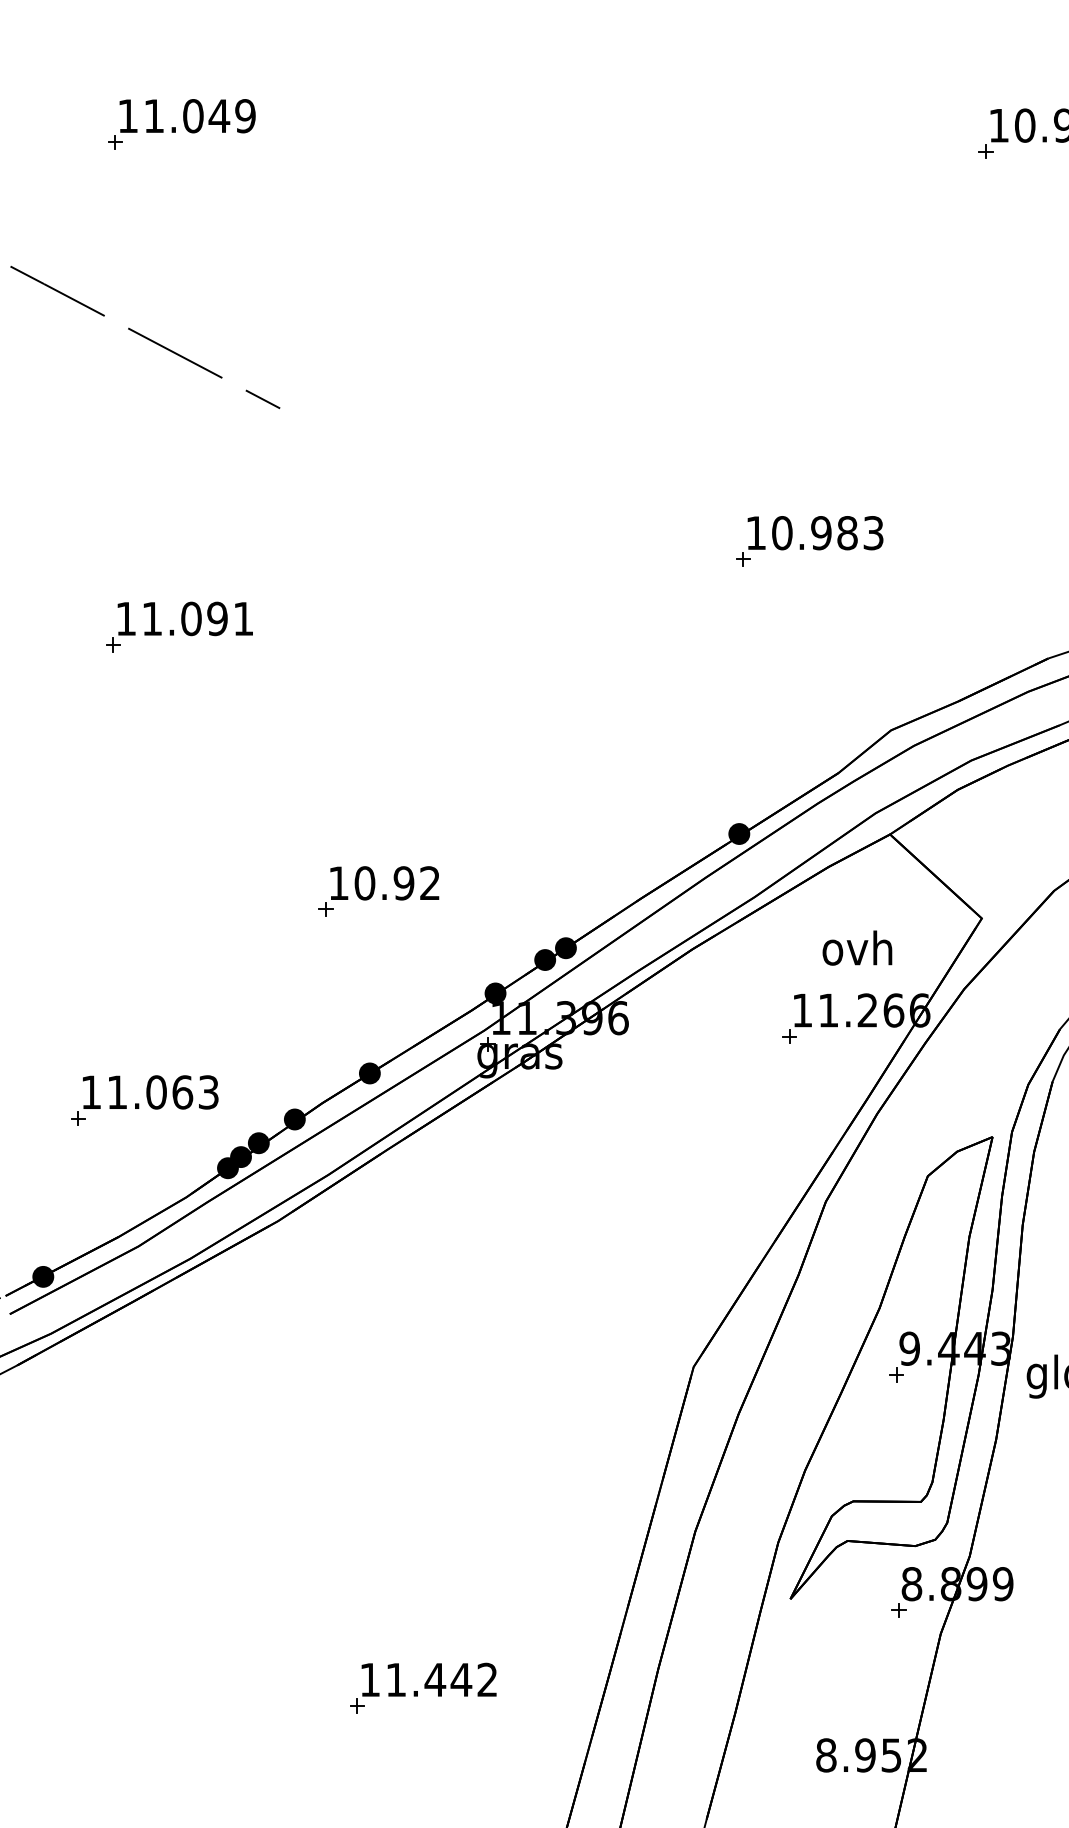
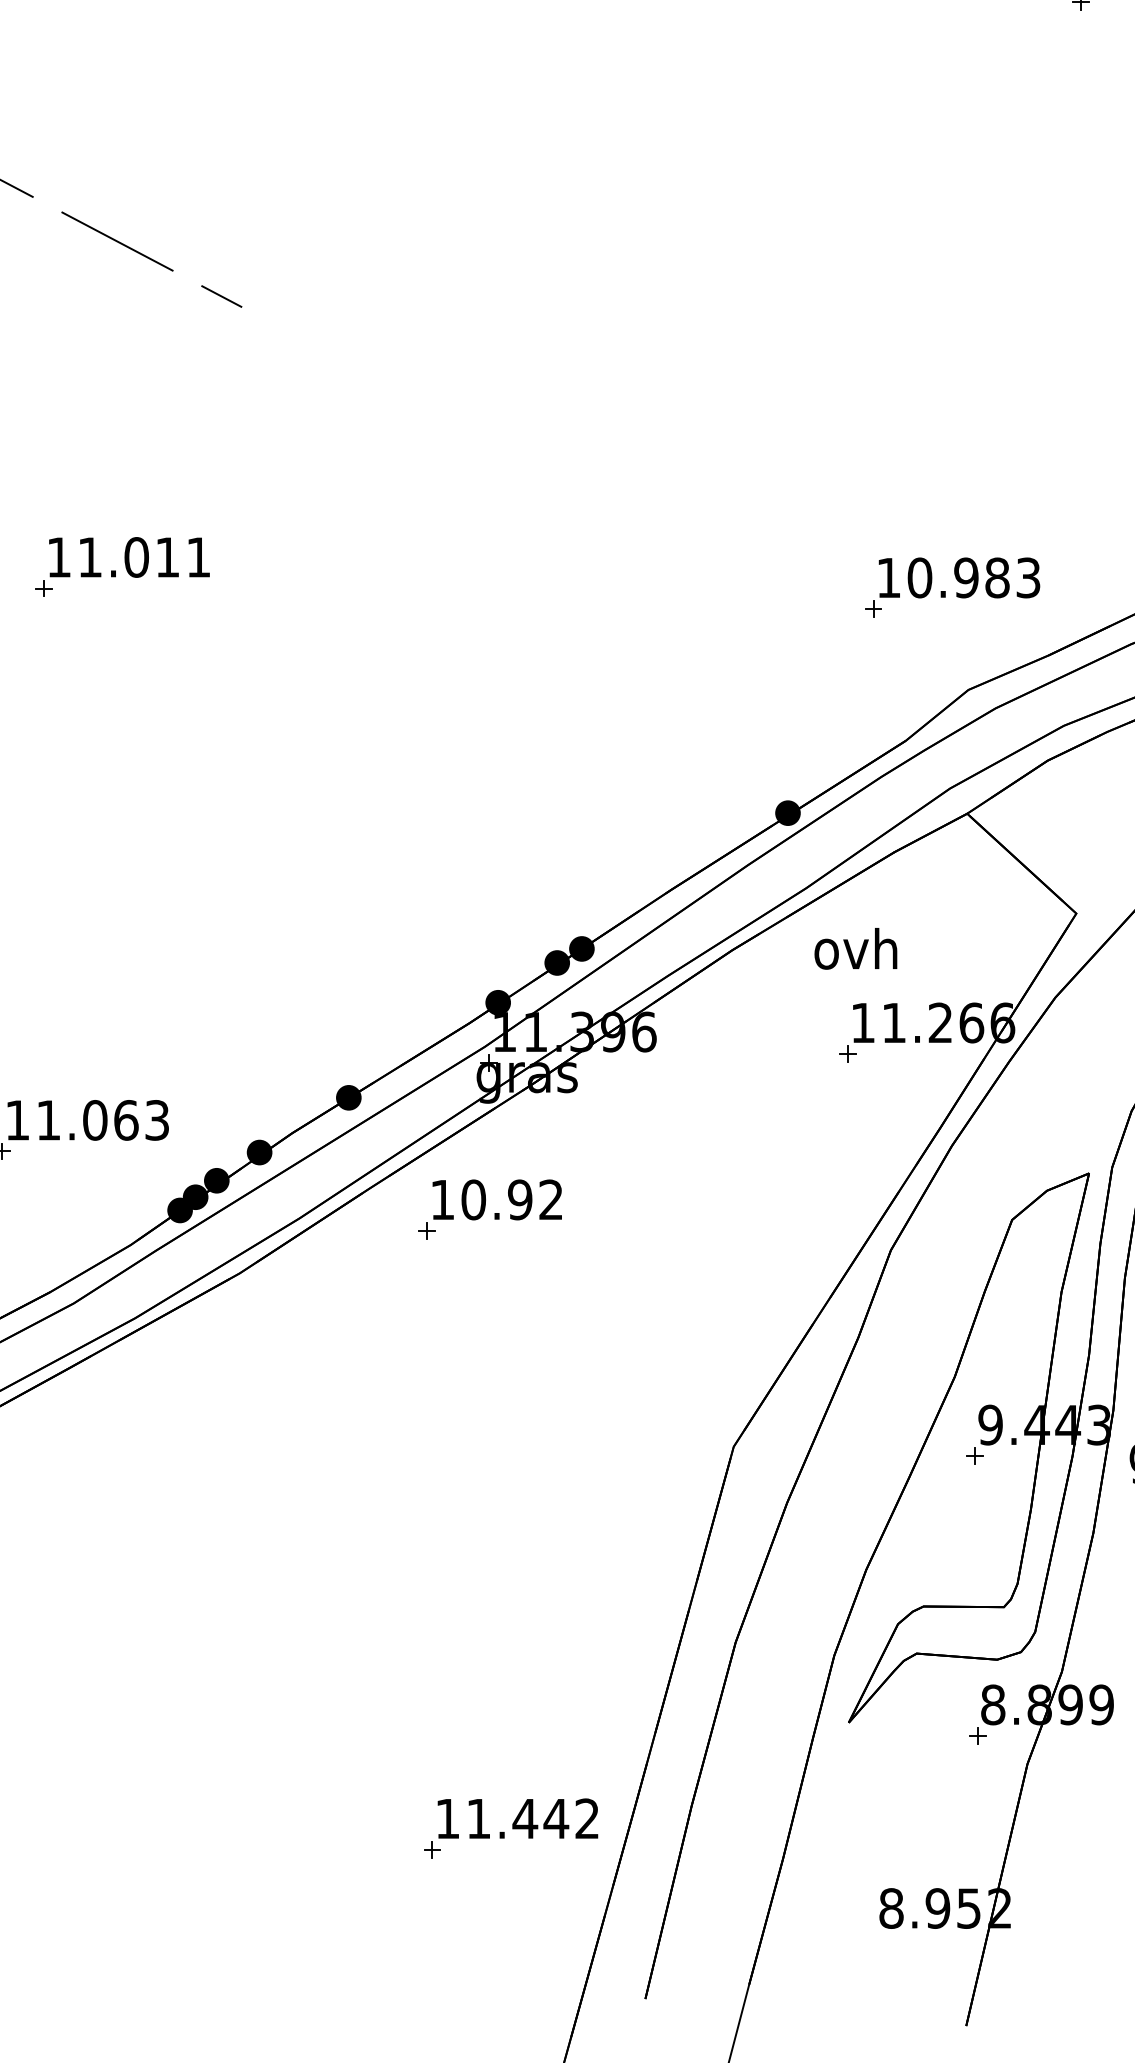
part: (809, 541) -> (952, 587), moved
text: (217, 618) -> (167, 556), 11.091 -> 11.011
part: (378, 891) -> (489, 1209), moved
text: (857, 947) -> (855, 948), moved
part: (423, 1687) -> (511, 1827), moved

